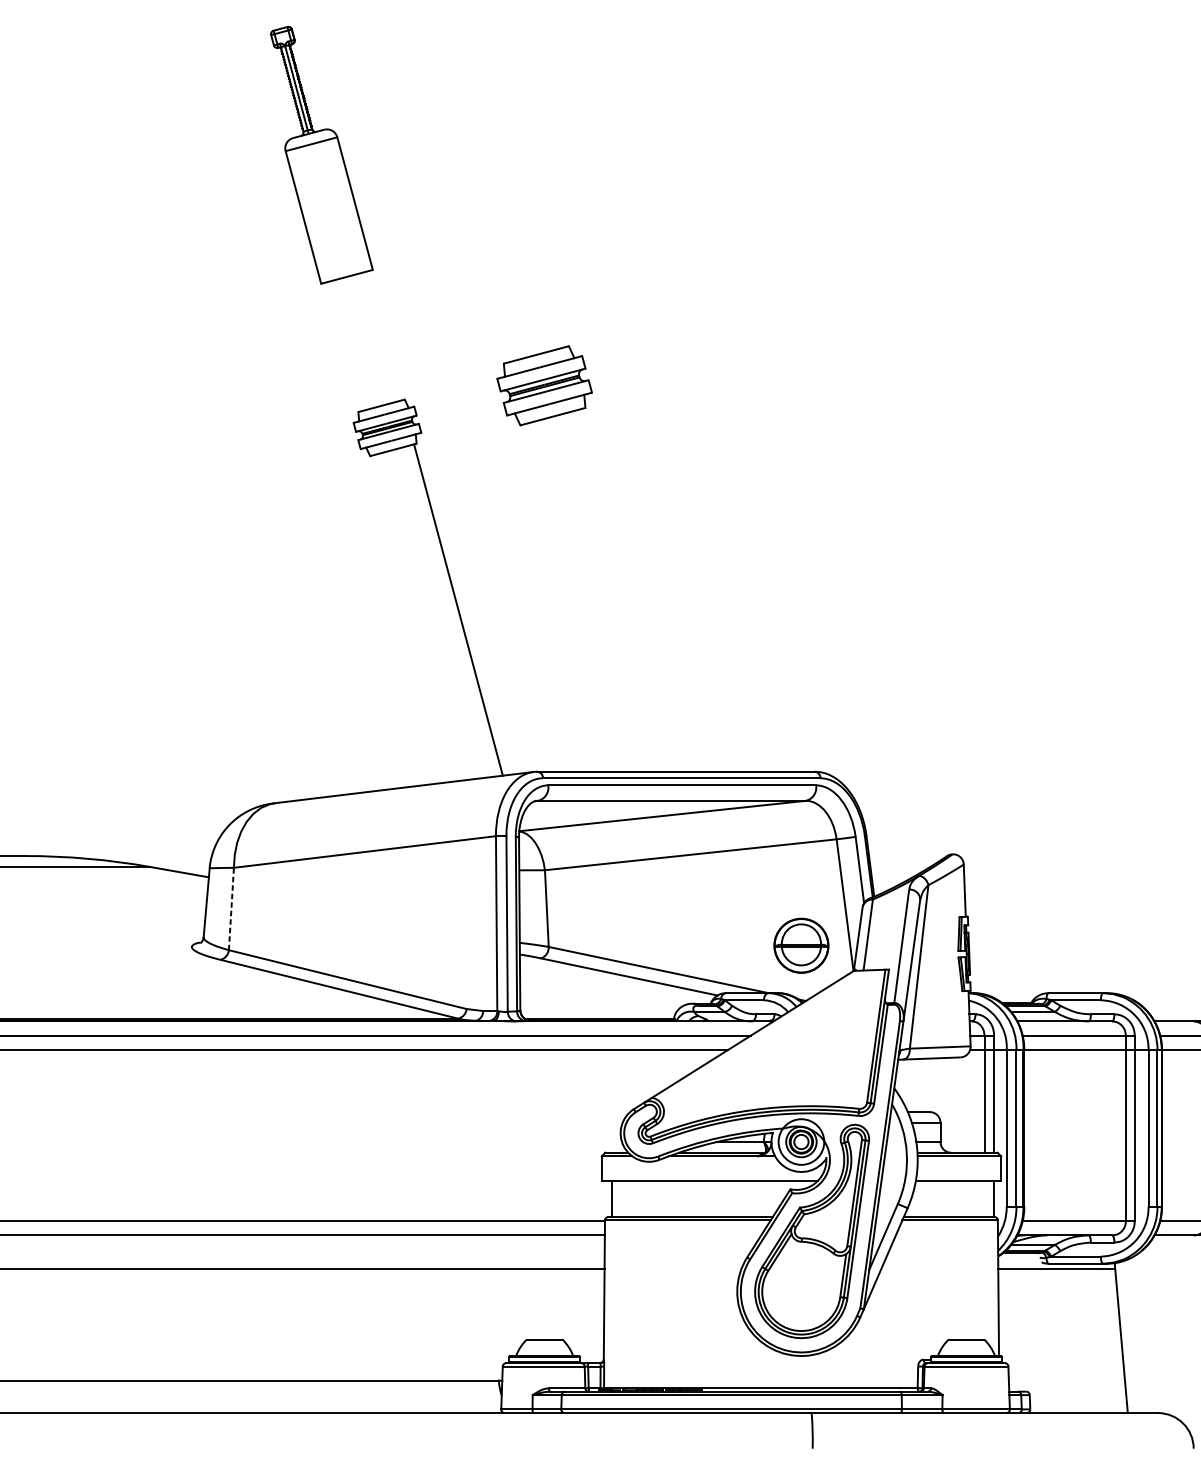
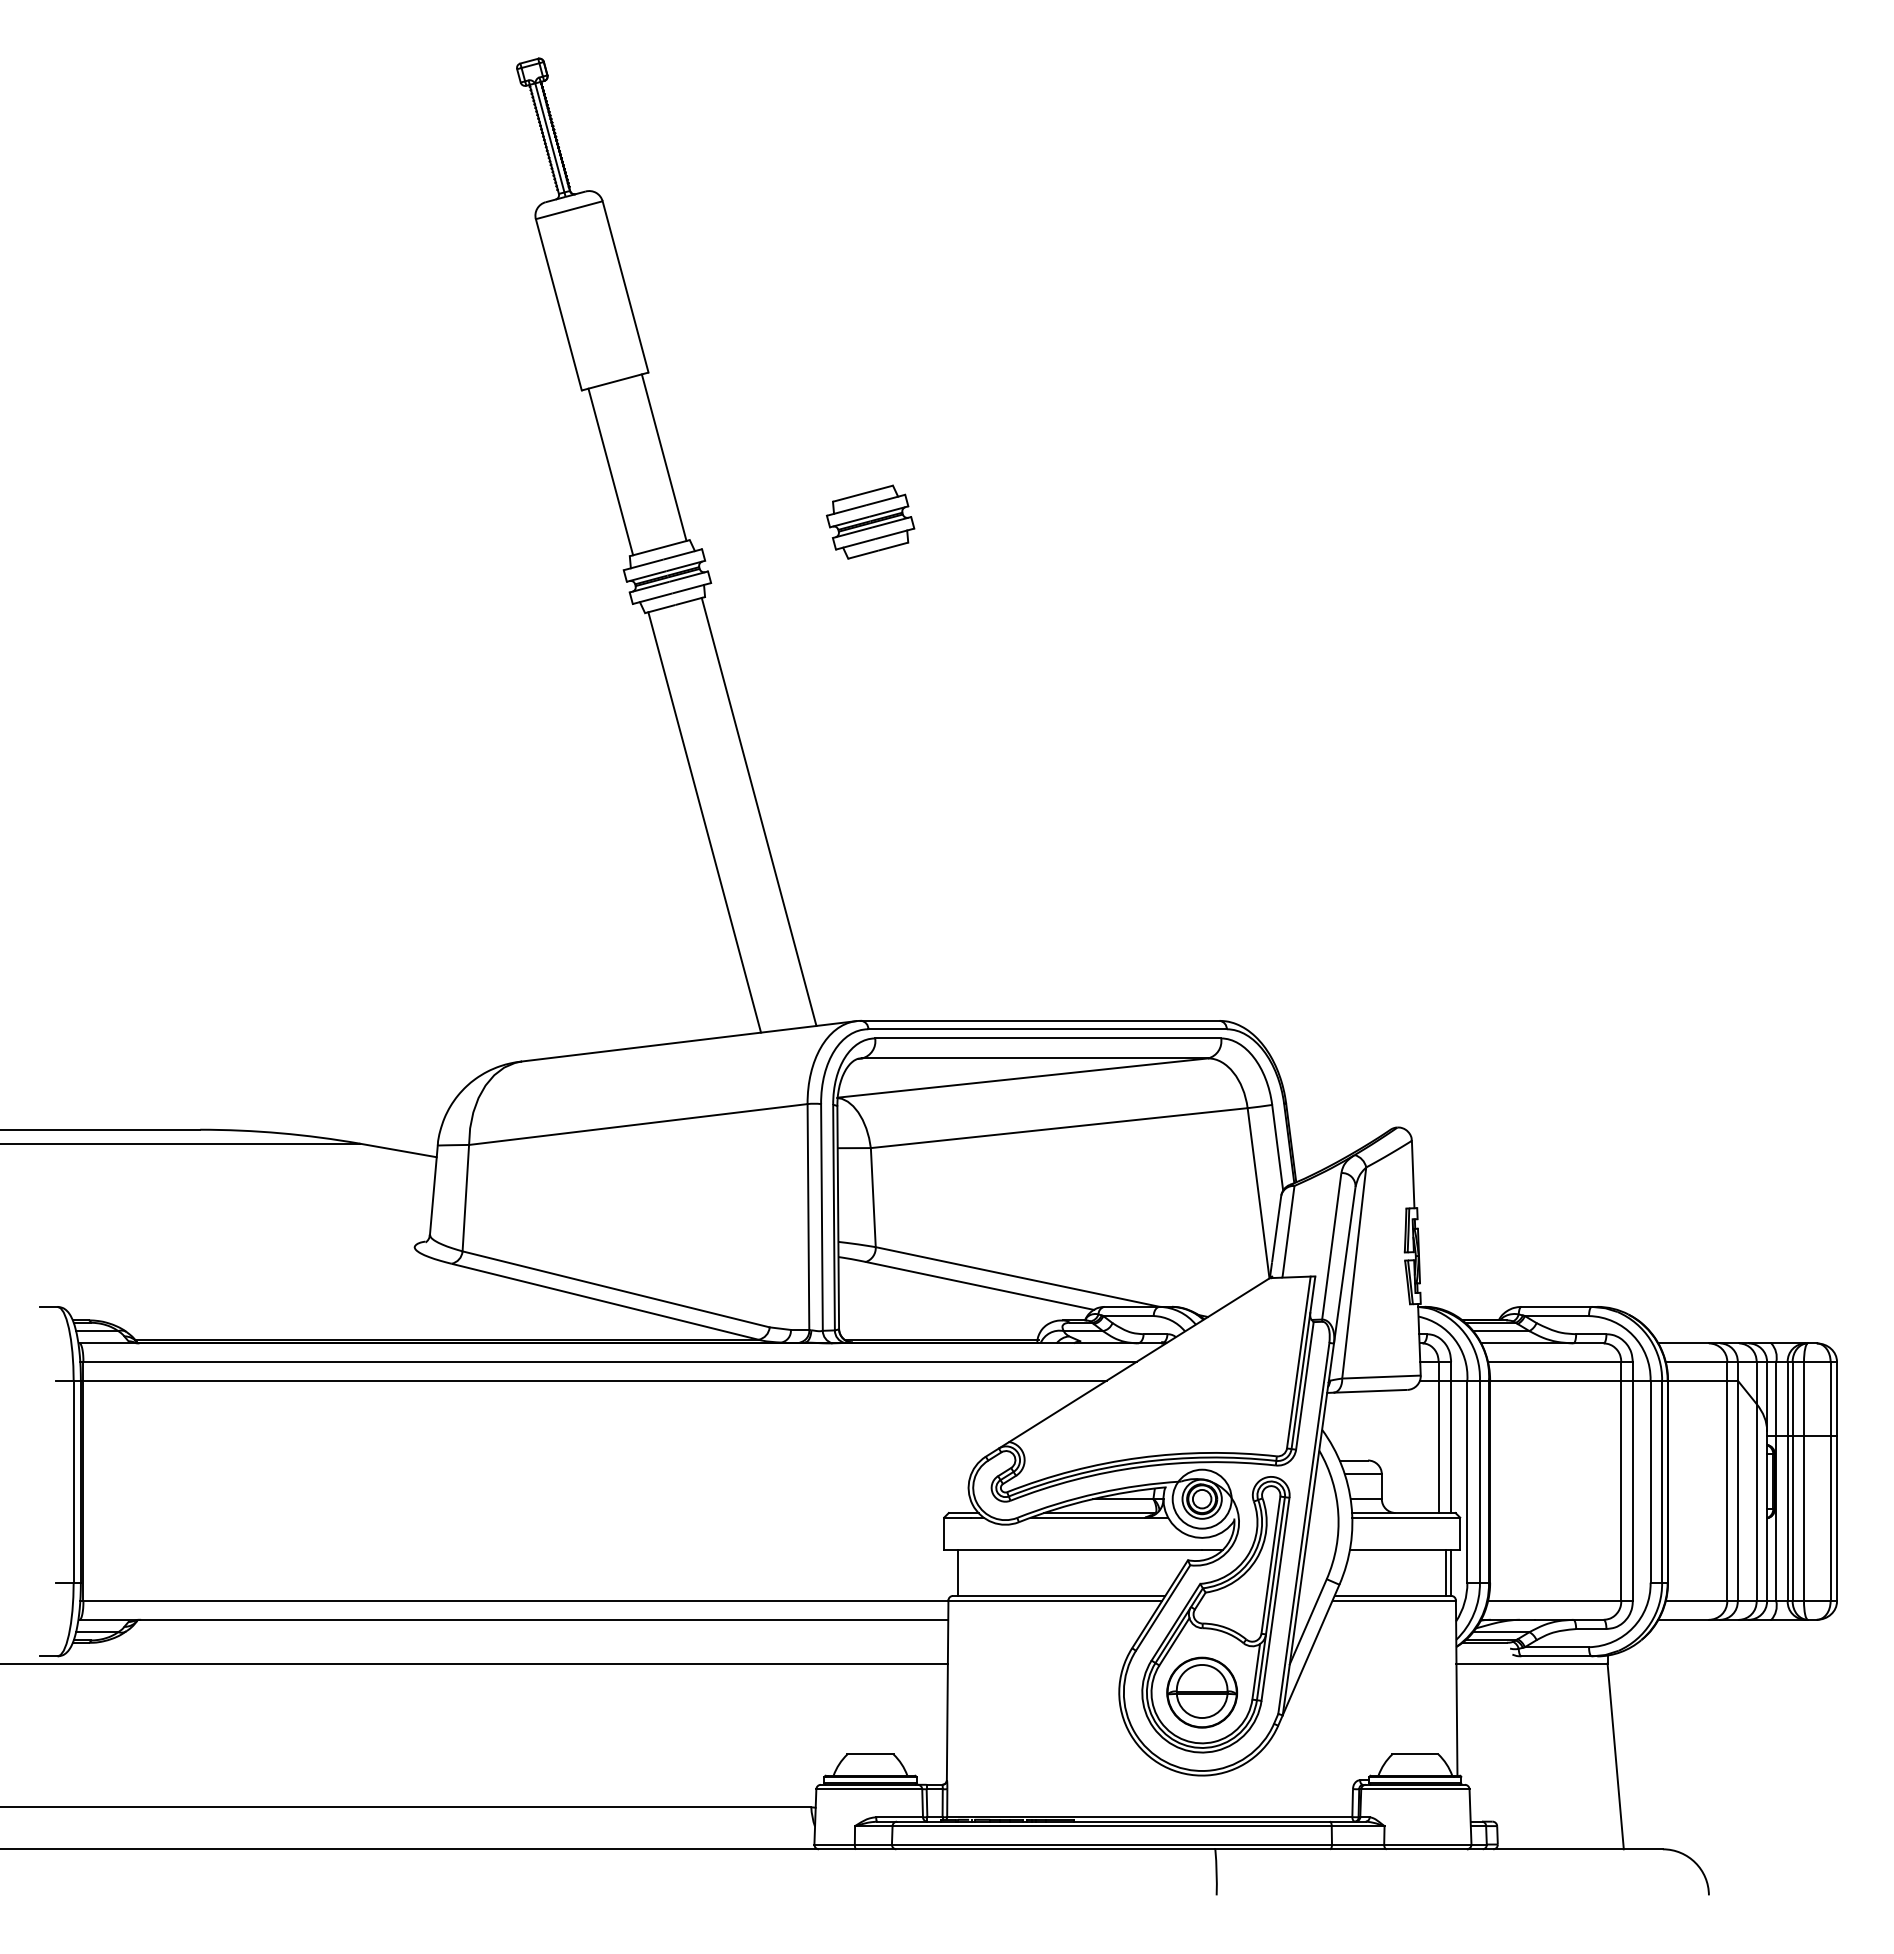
line: (384, 335) -> (663, 457), added
line: (343, 346) -> (610, 471), added
part: (544, 385) -> (870, 521), size x0.71
line: (416, 618) -> (704, 822), added
line: (231, 908) -> (465, 1197), dashed -> solid
part: (801, 945) -> (1202, 1692), moved
line: (990, 1198) -> (1446, 1572), added

